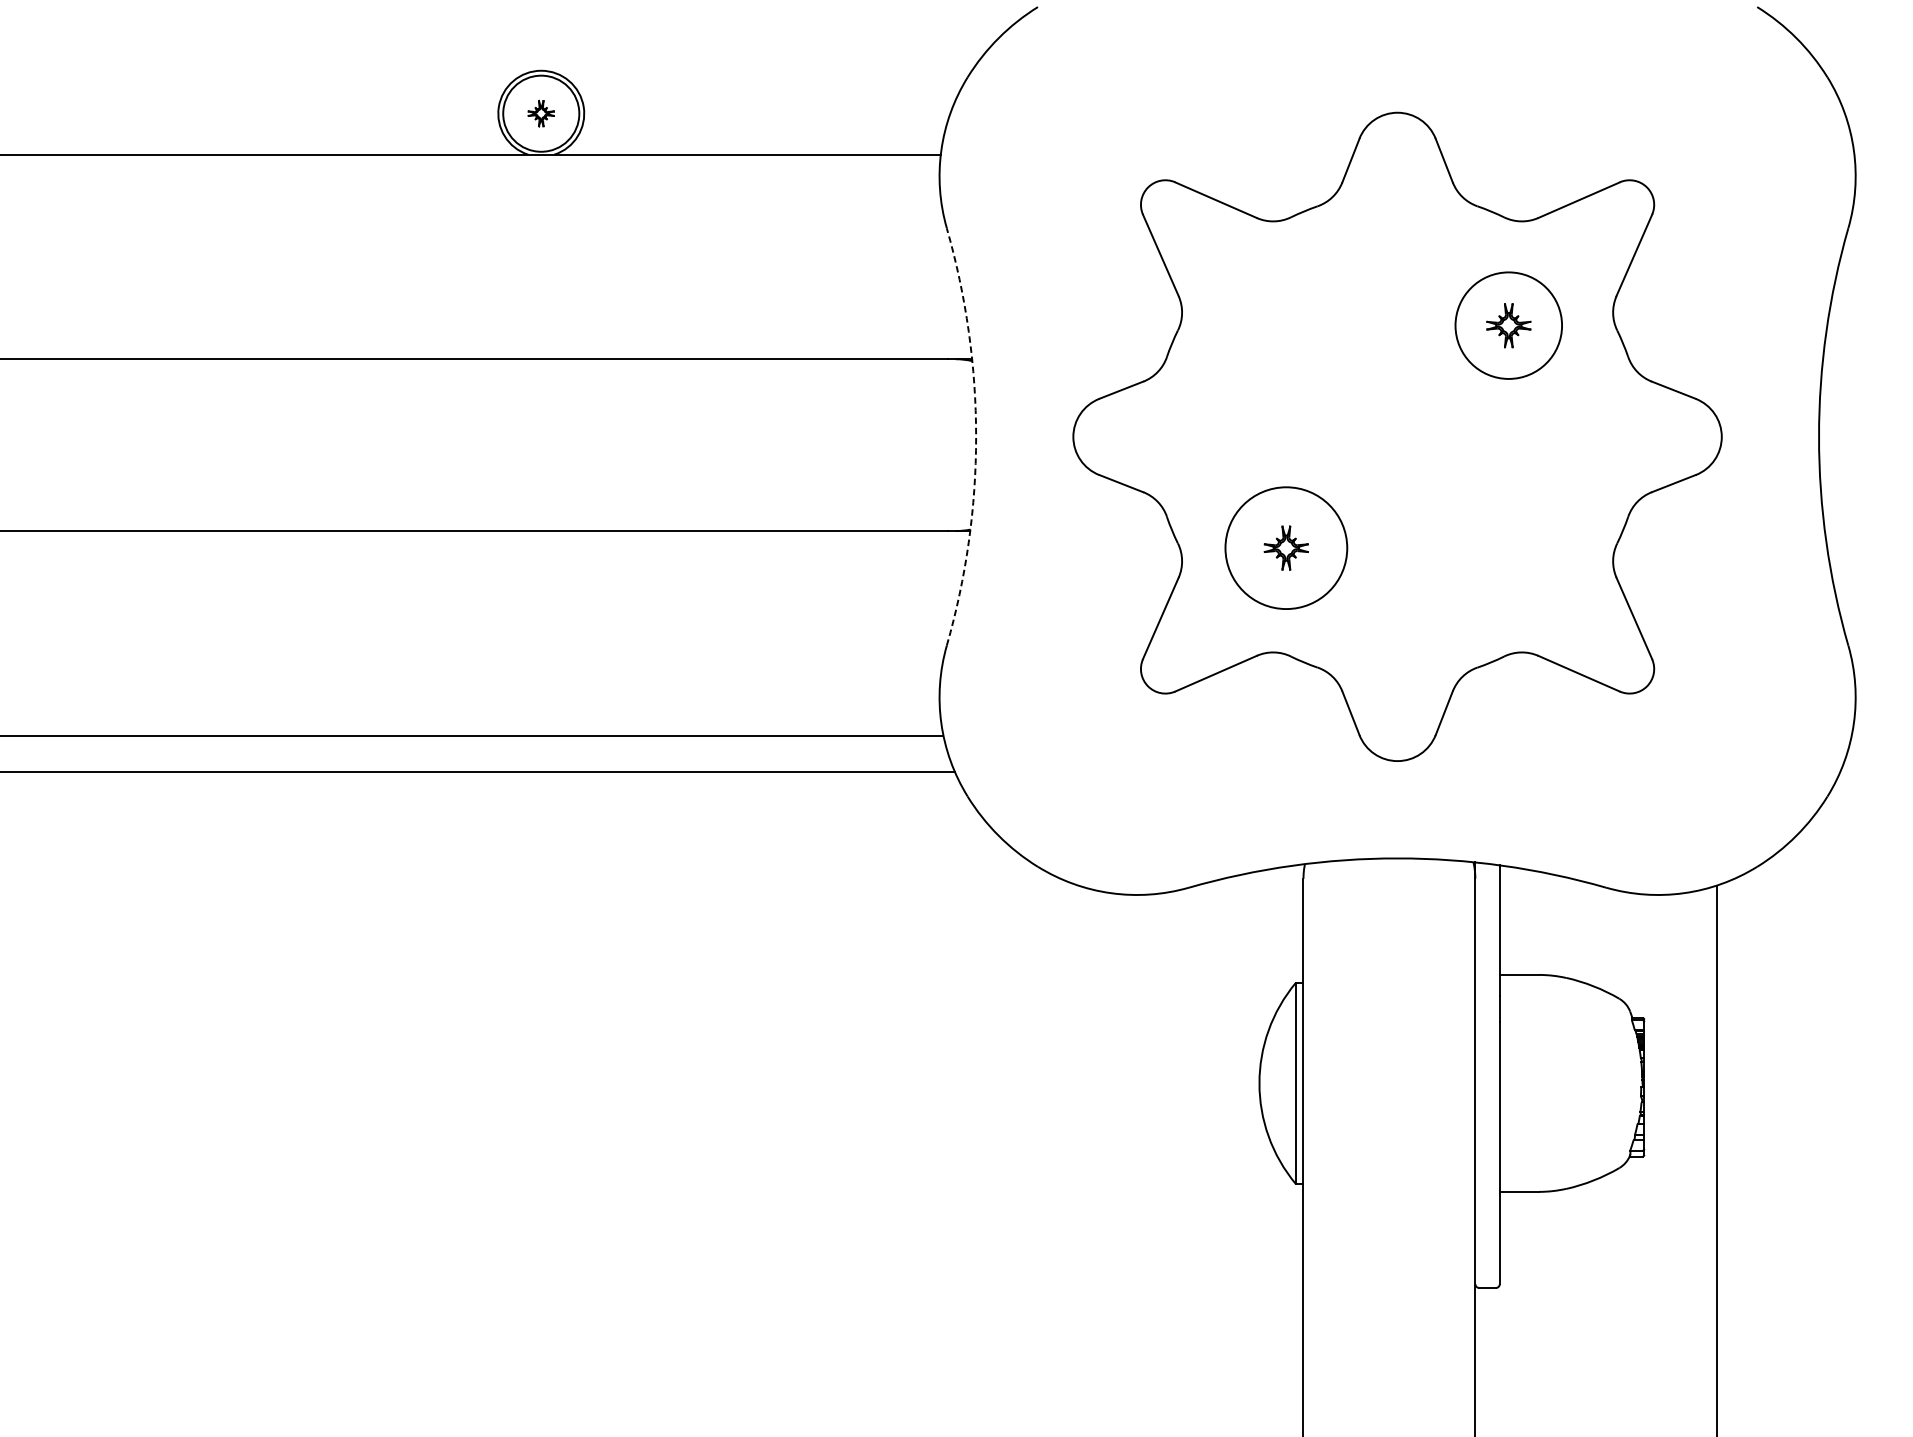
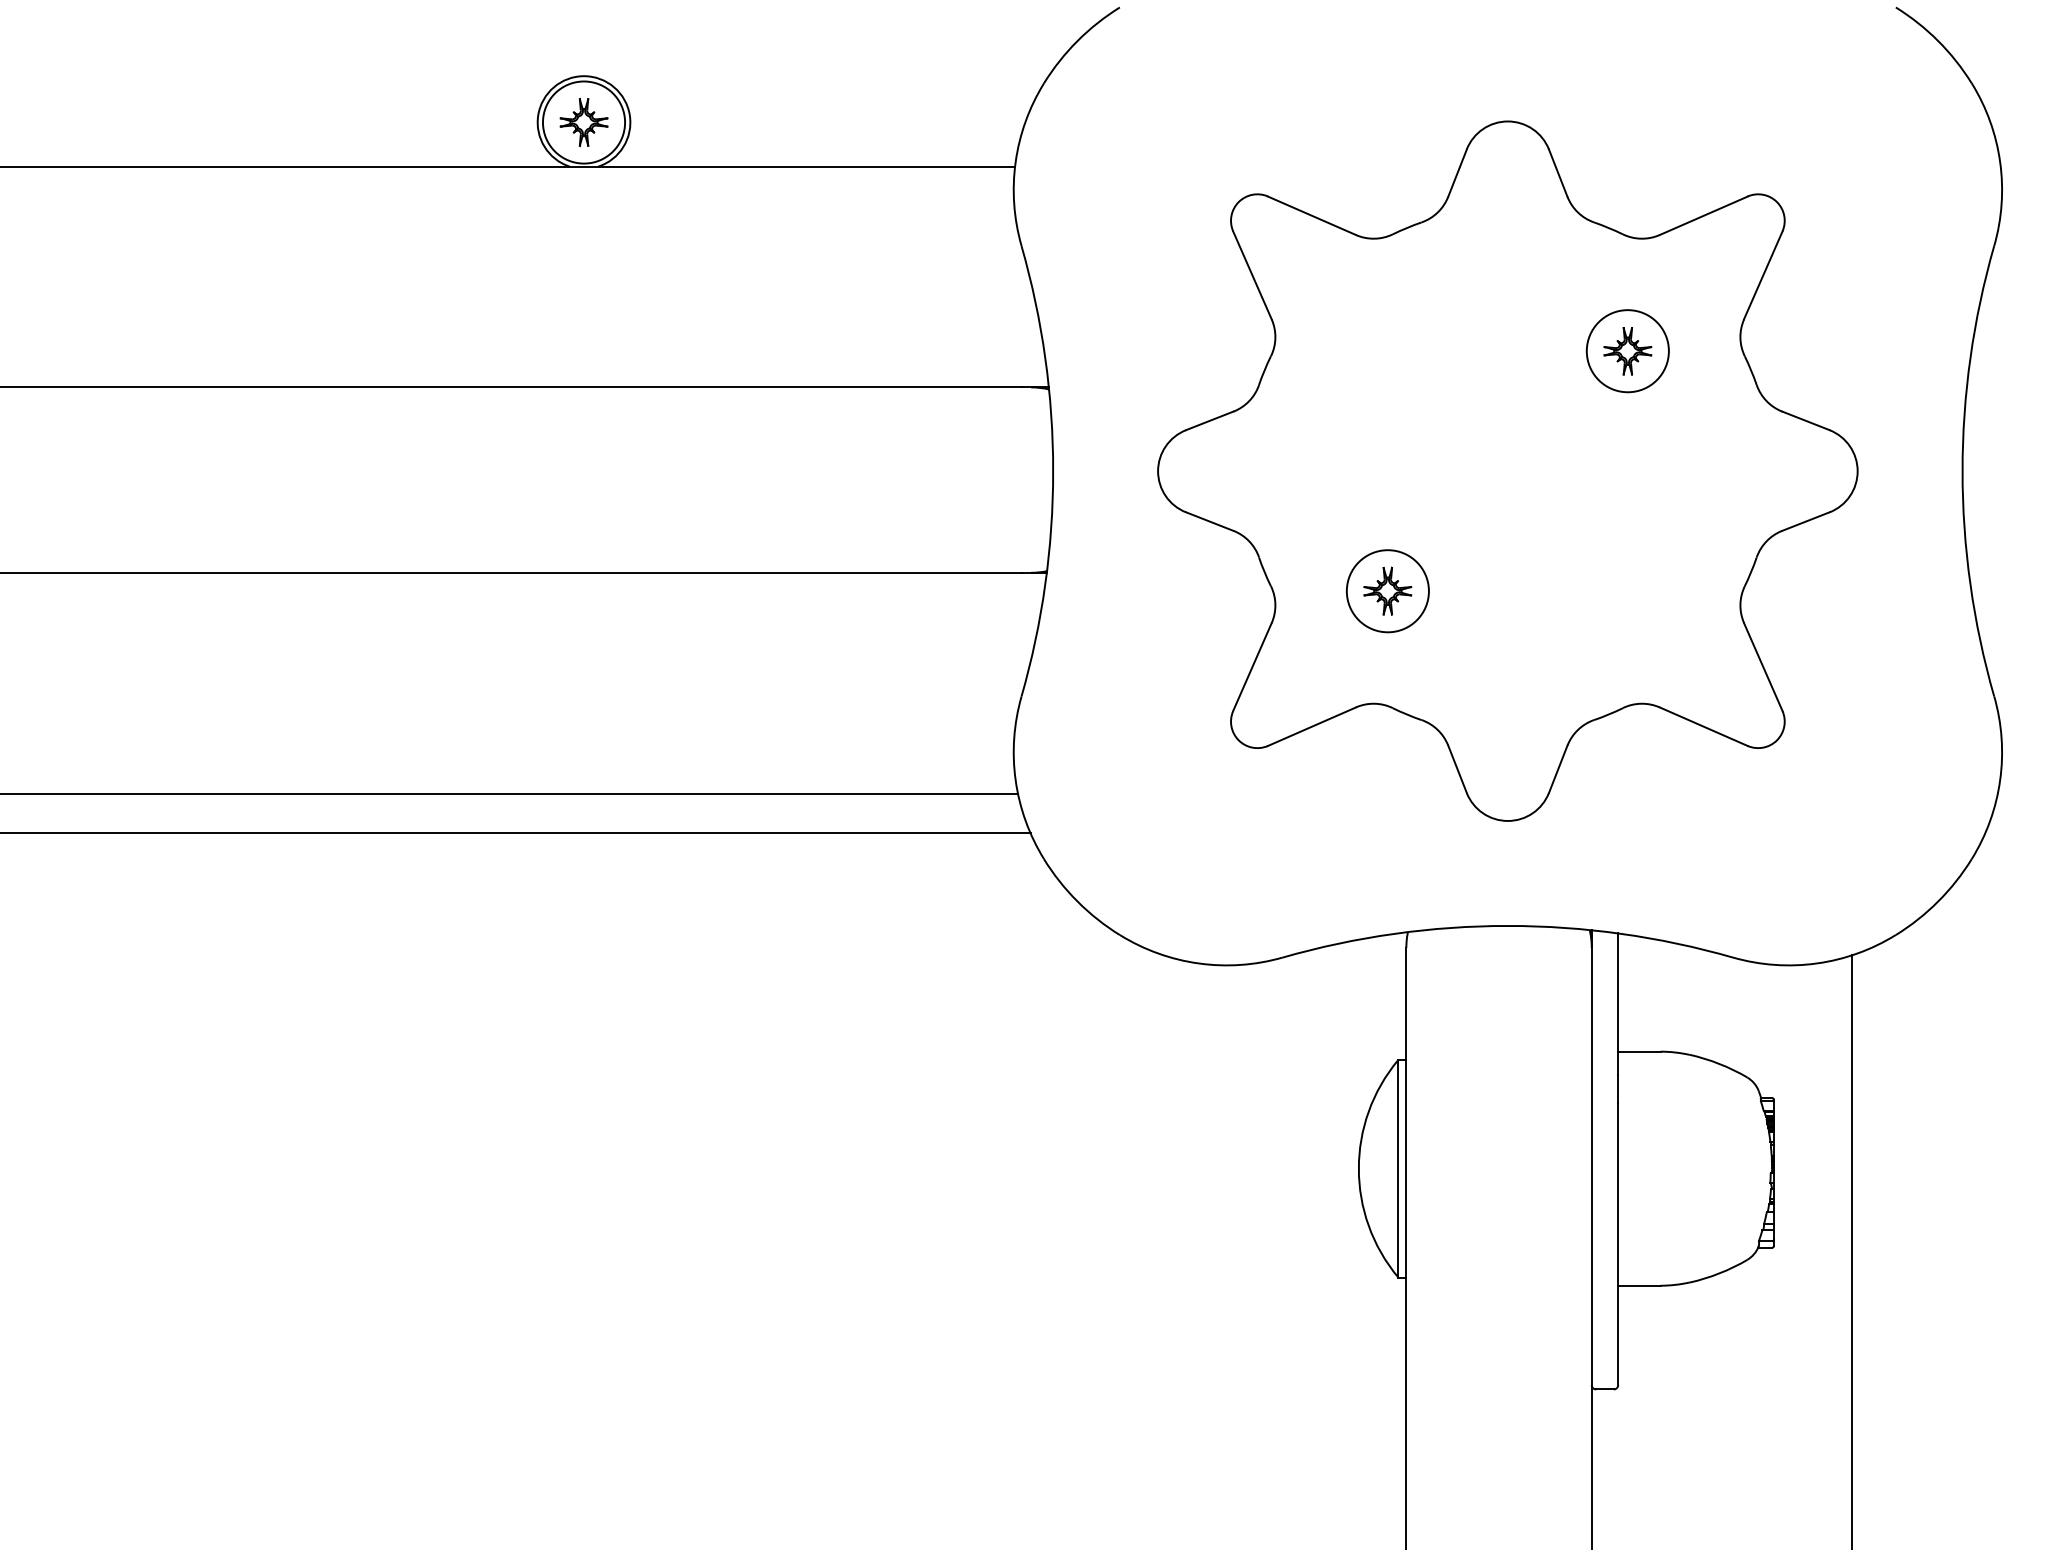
part: (540, 113) -> (583, 122), size x1.67
circle: (1508, 325) -> (1627, 351), size x0.71
arc: (976, 437) -> (1053, 471), dashed -> solid
circle: (1286, 548) -> (1387, 591), size x0.62

